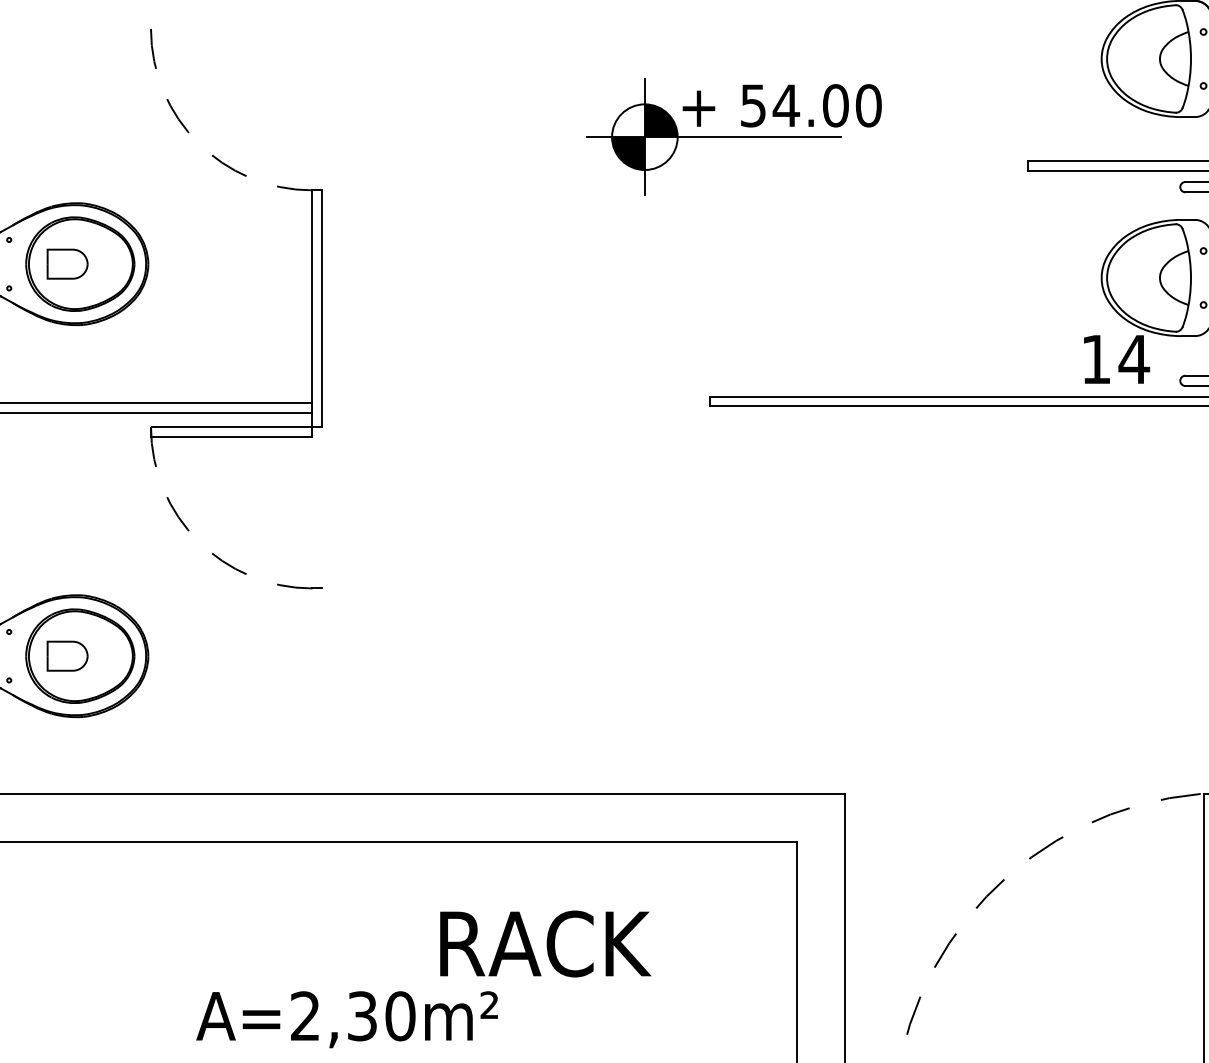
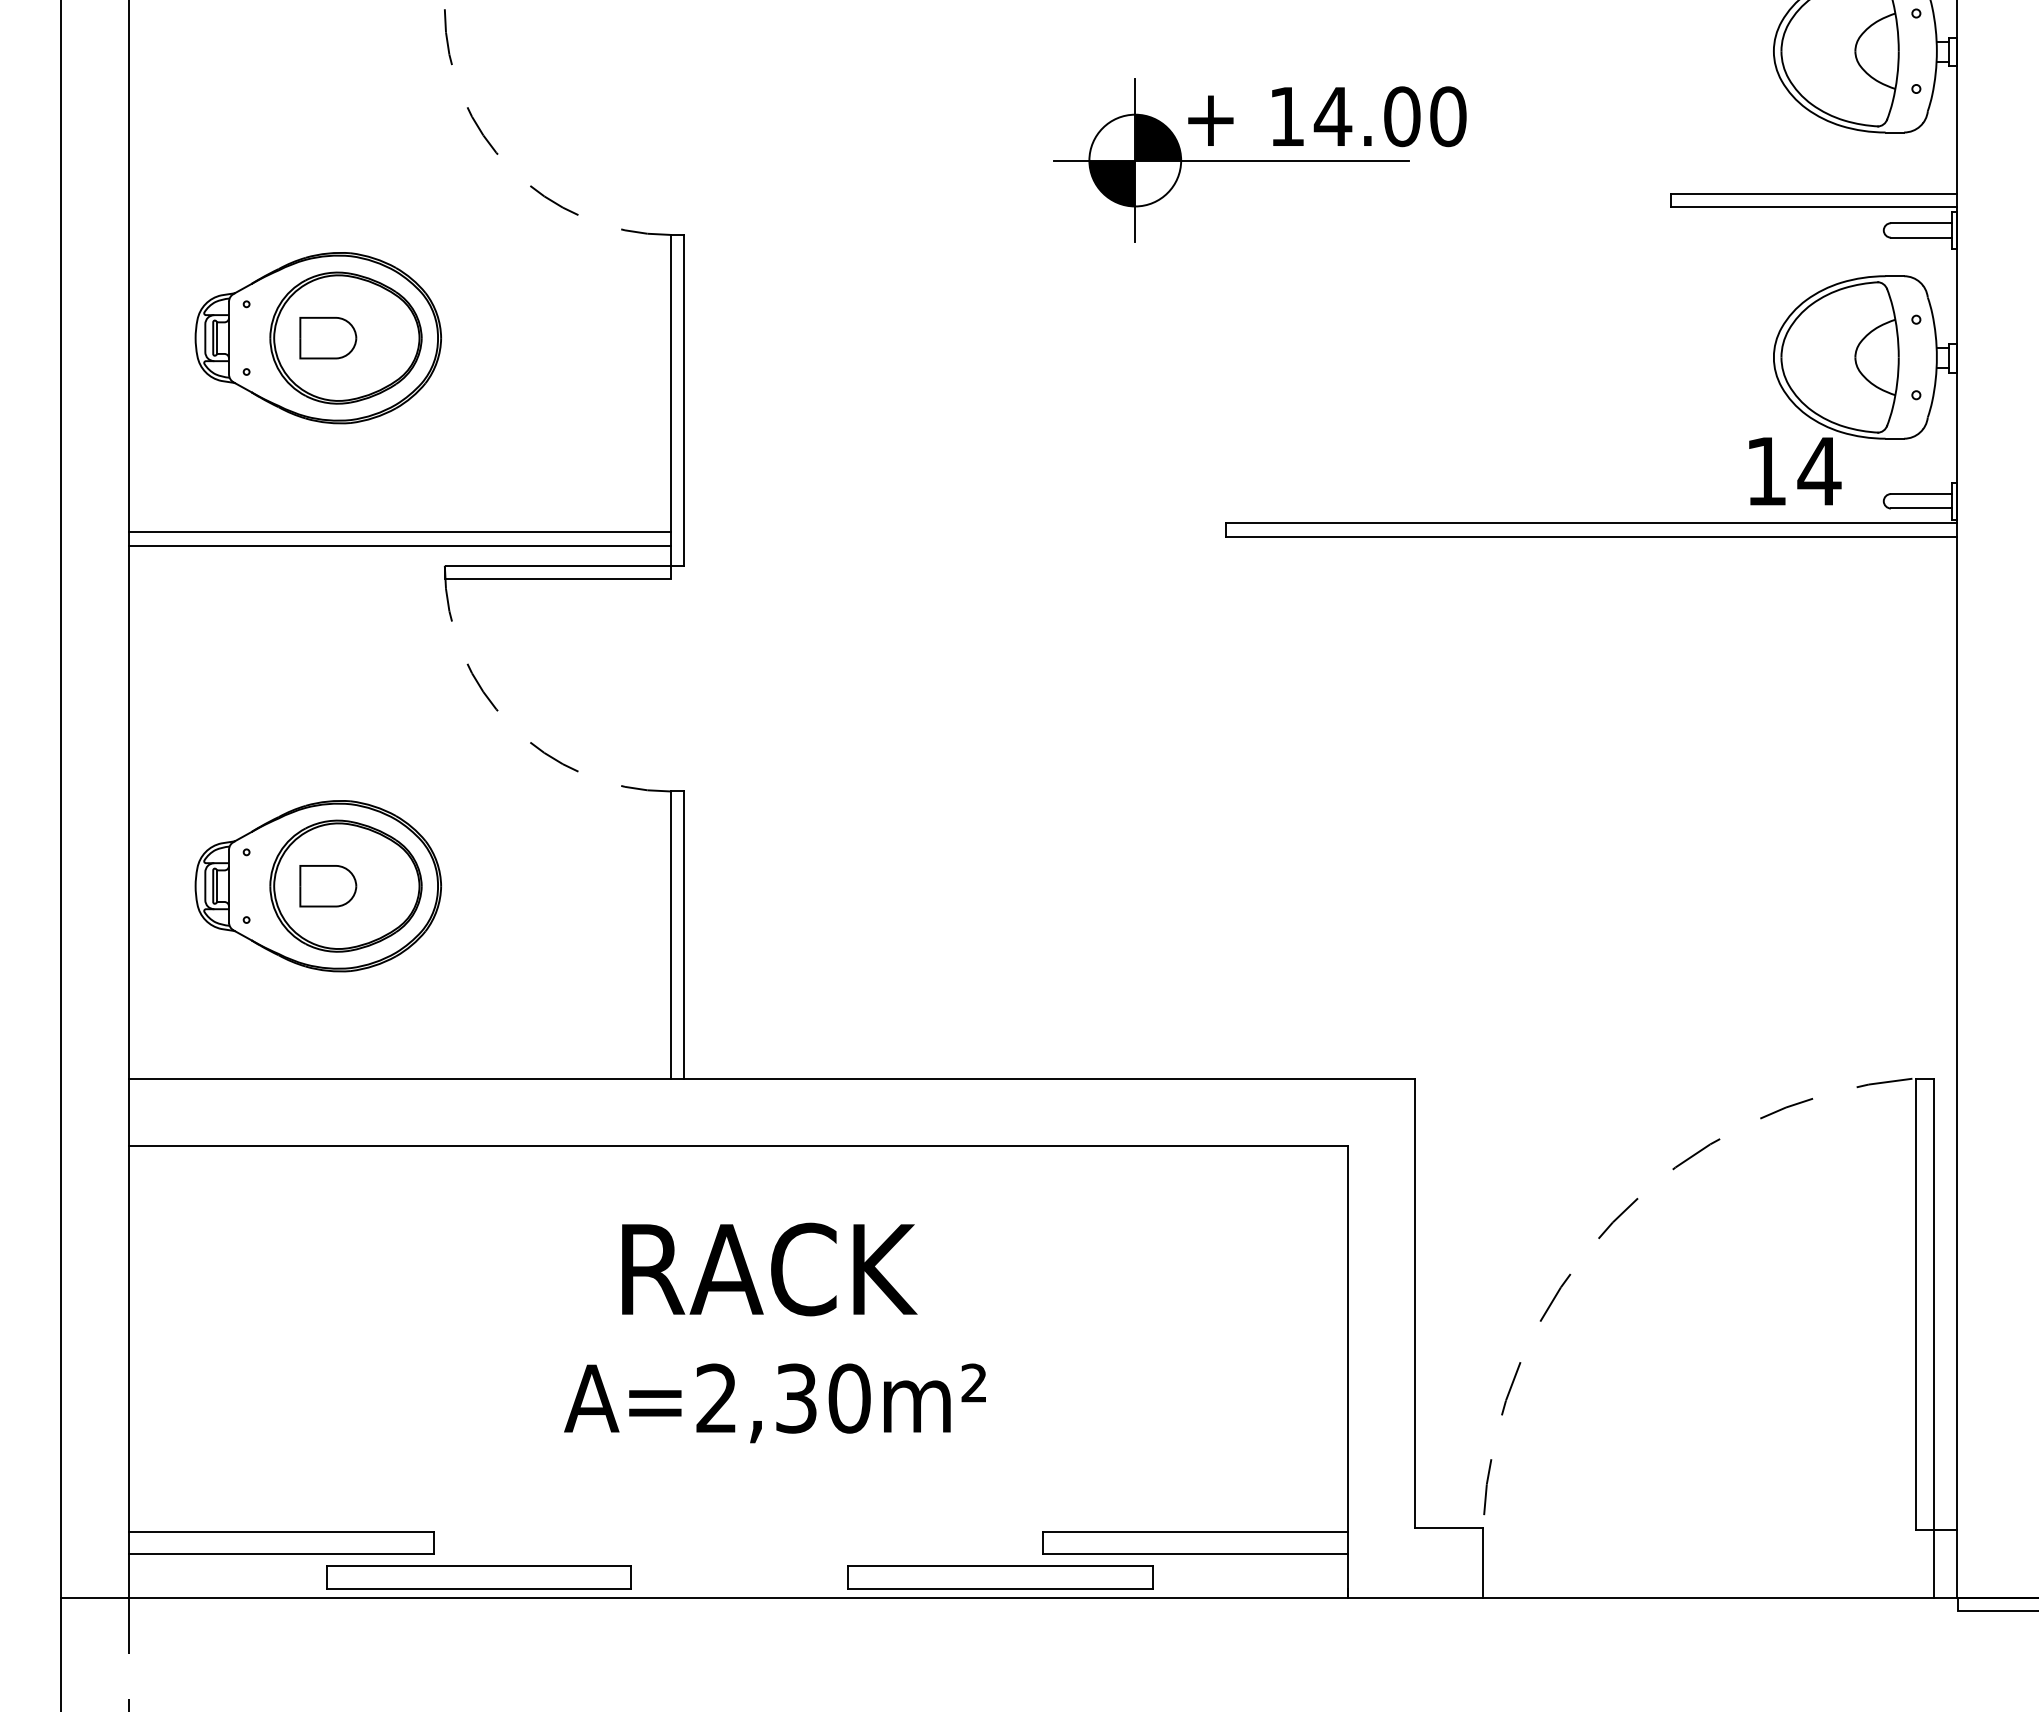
text: (753, 106) -> (1286, 117), 54.00 -> 14.00
line: (312, 690) -> (670, 934), added
line: (322, 690) -> (684, 934), added
text: (545, 943) -> (769, 1269), moved
text: (346, 1019) -> (774, 1403), moved

